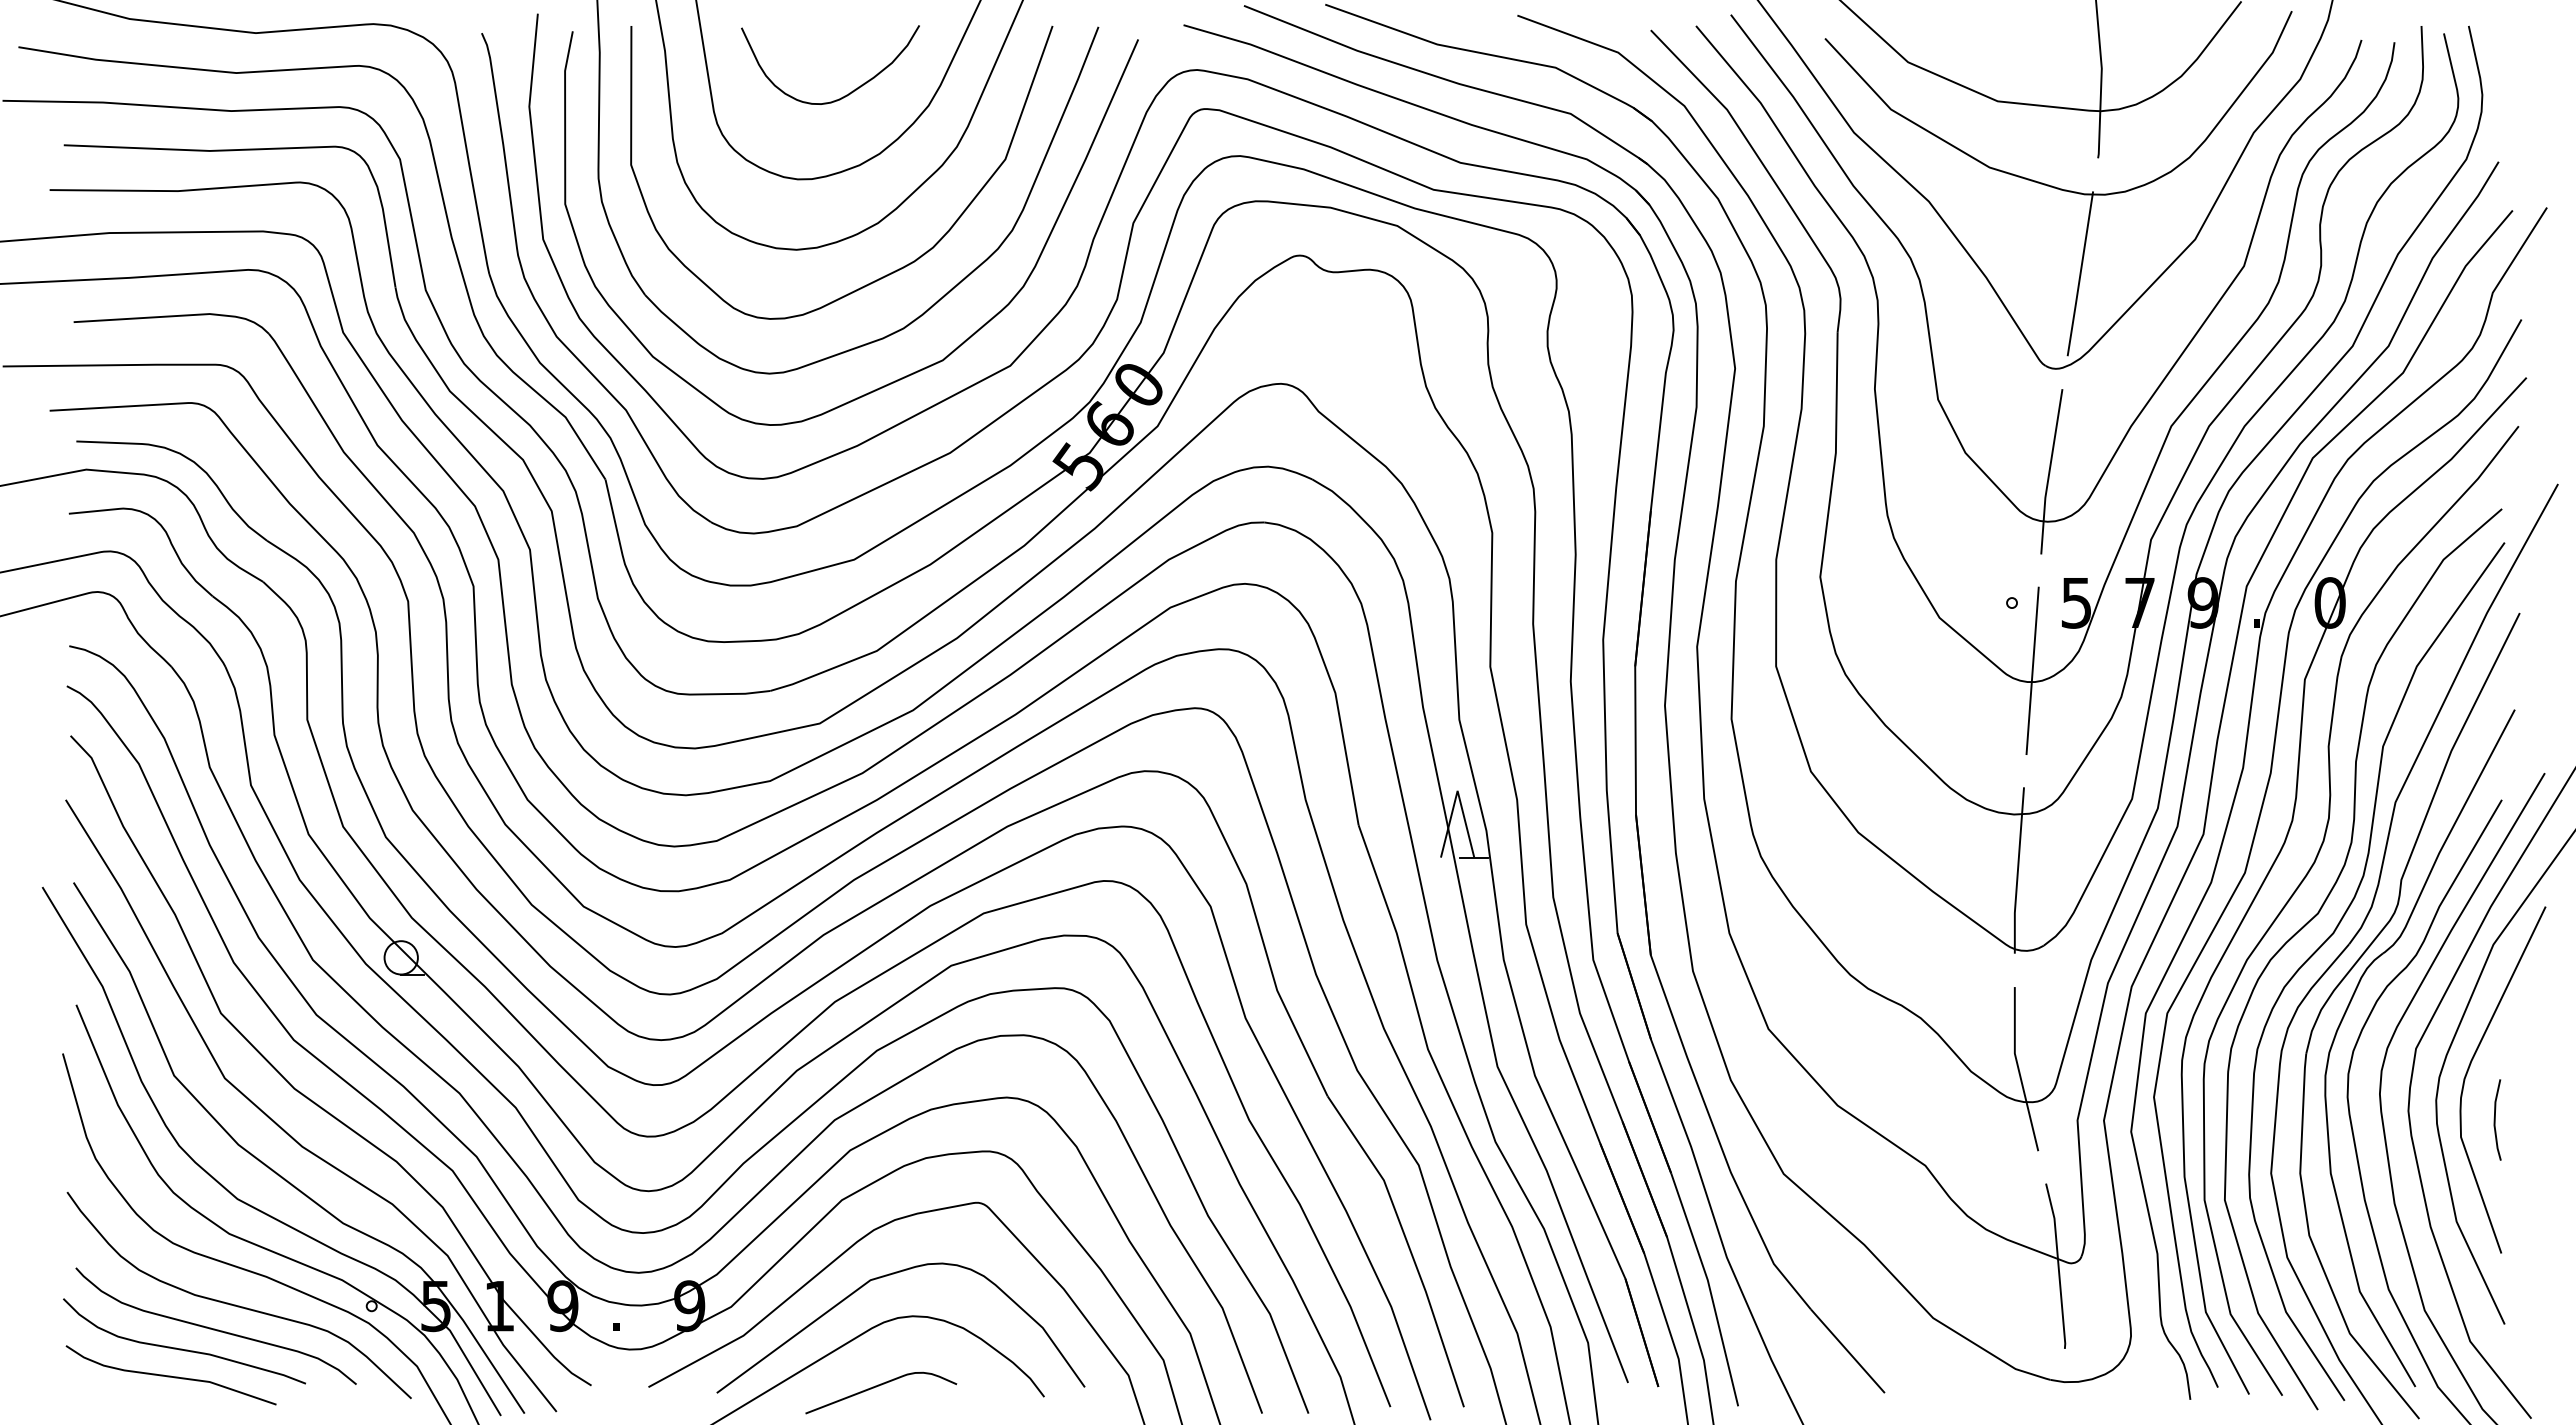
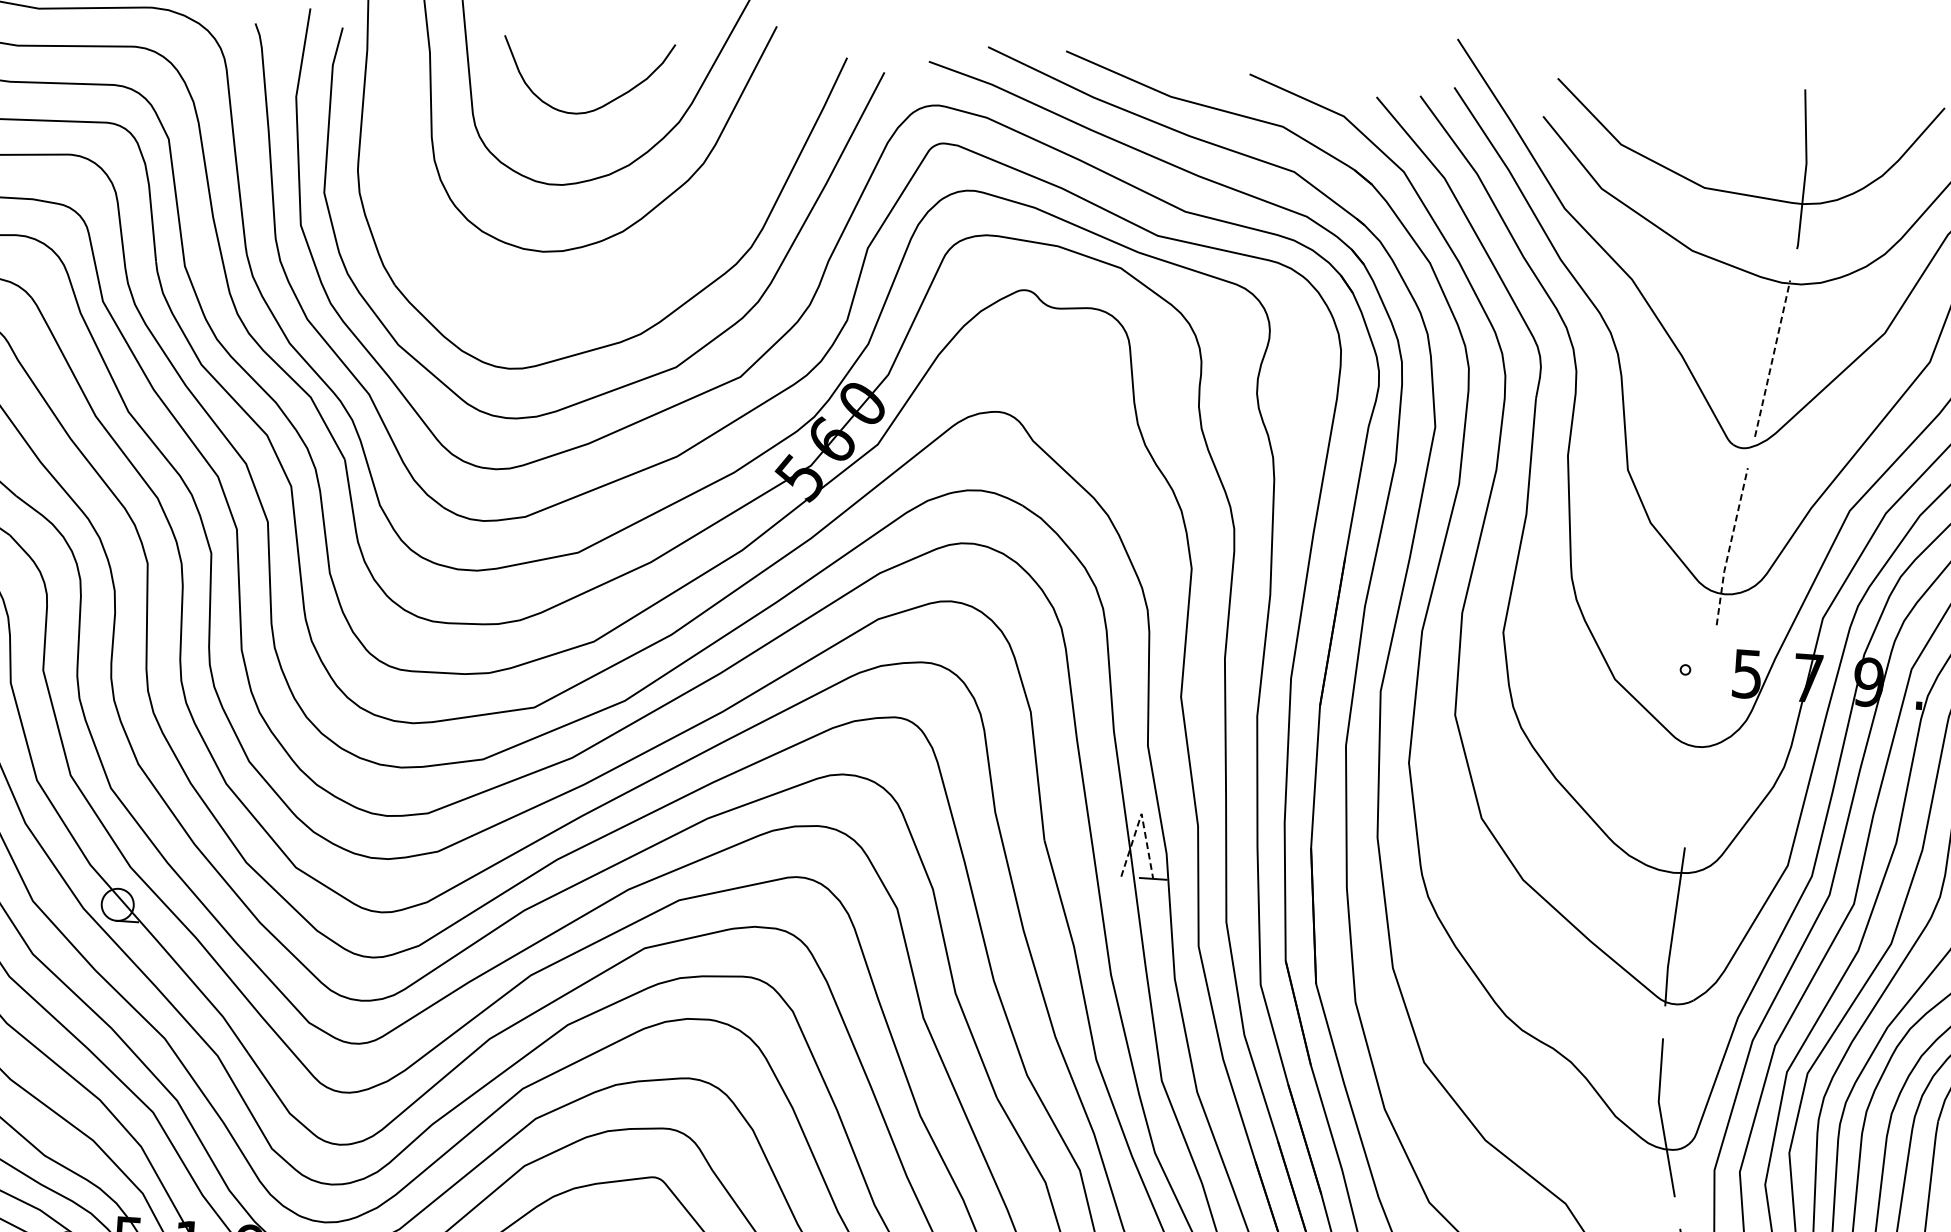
curve: (890, 272) -> (631, 279), removed
line: (2080, 274) -> (1772, 359), solid -> dashed
line: (2049, 472) -> (1729, 547), solid -> dashed
line: (2032, 670) -> (1700, 735), removed
line: (1457, 790) -> (1141, 813), solid -> dashed

